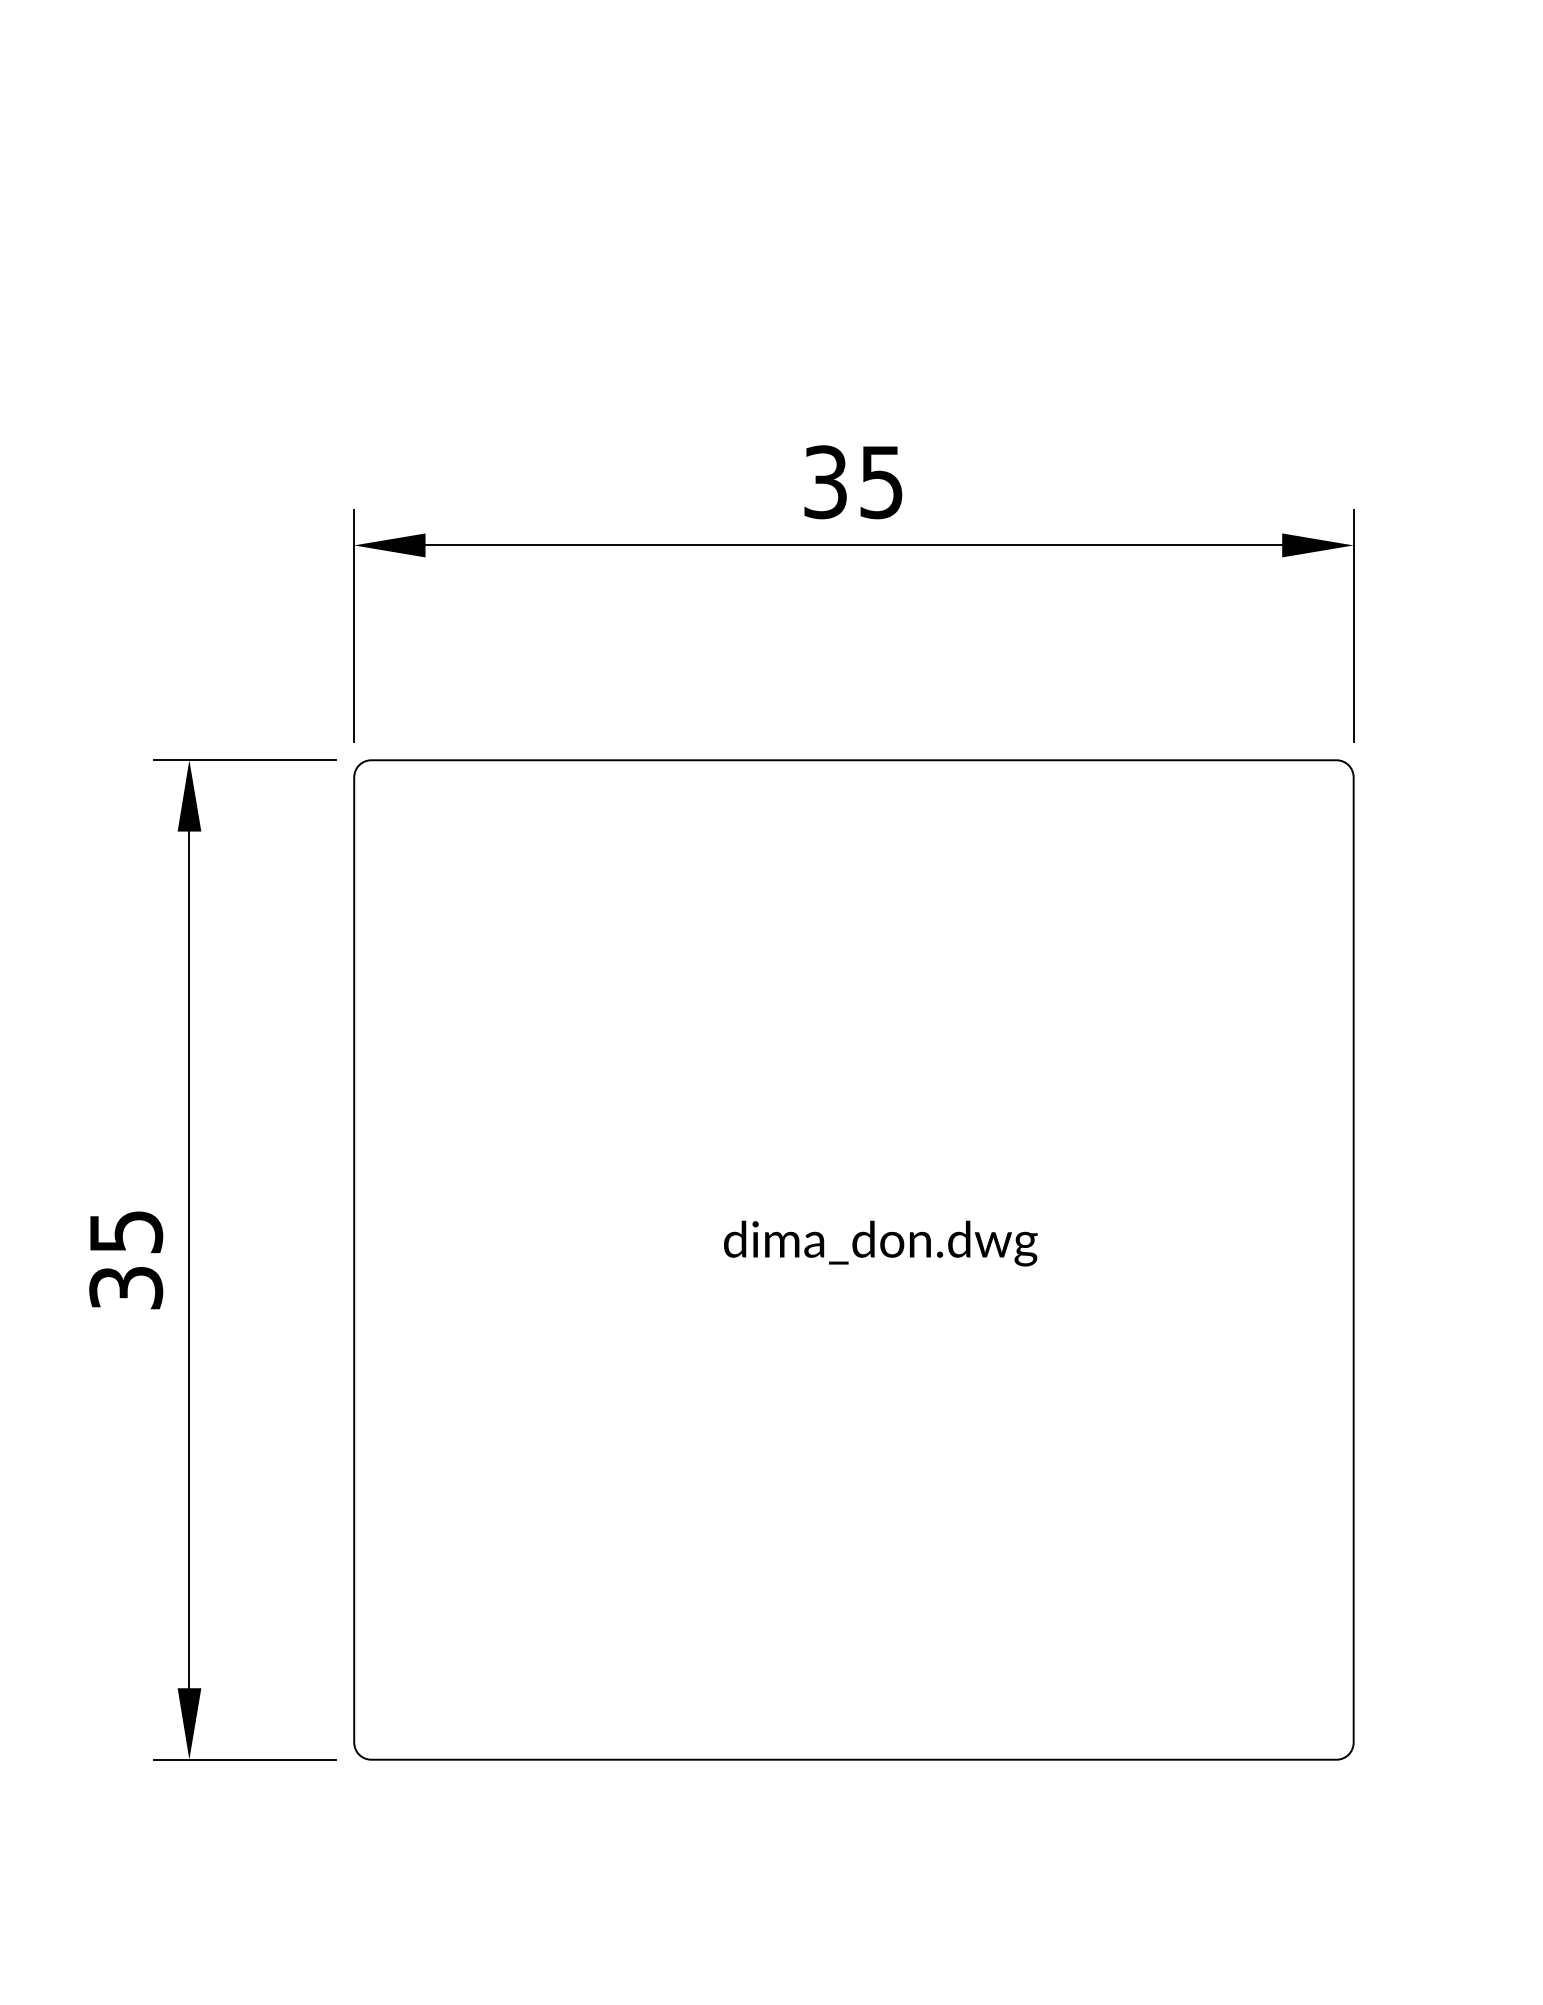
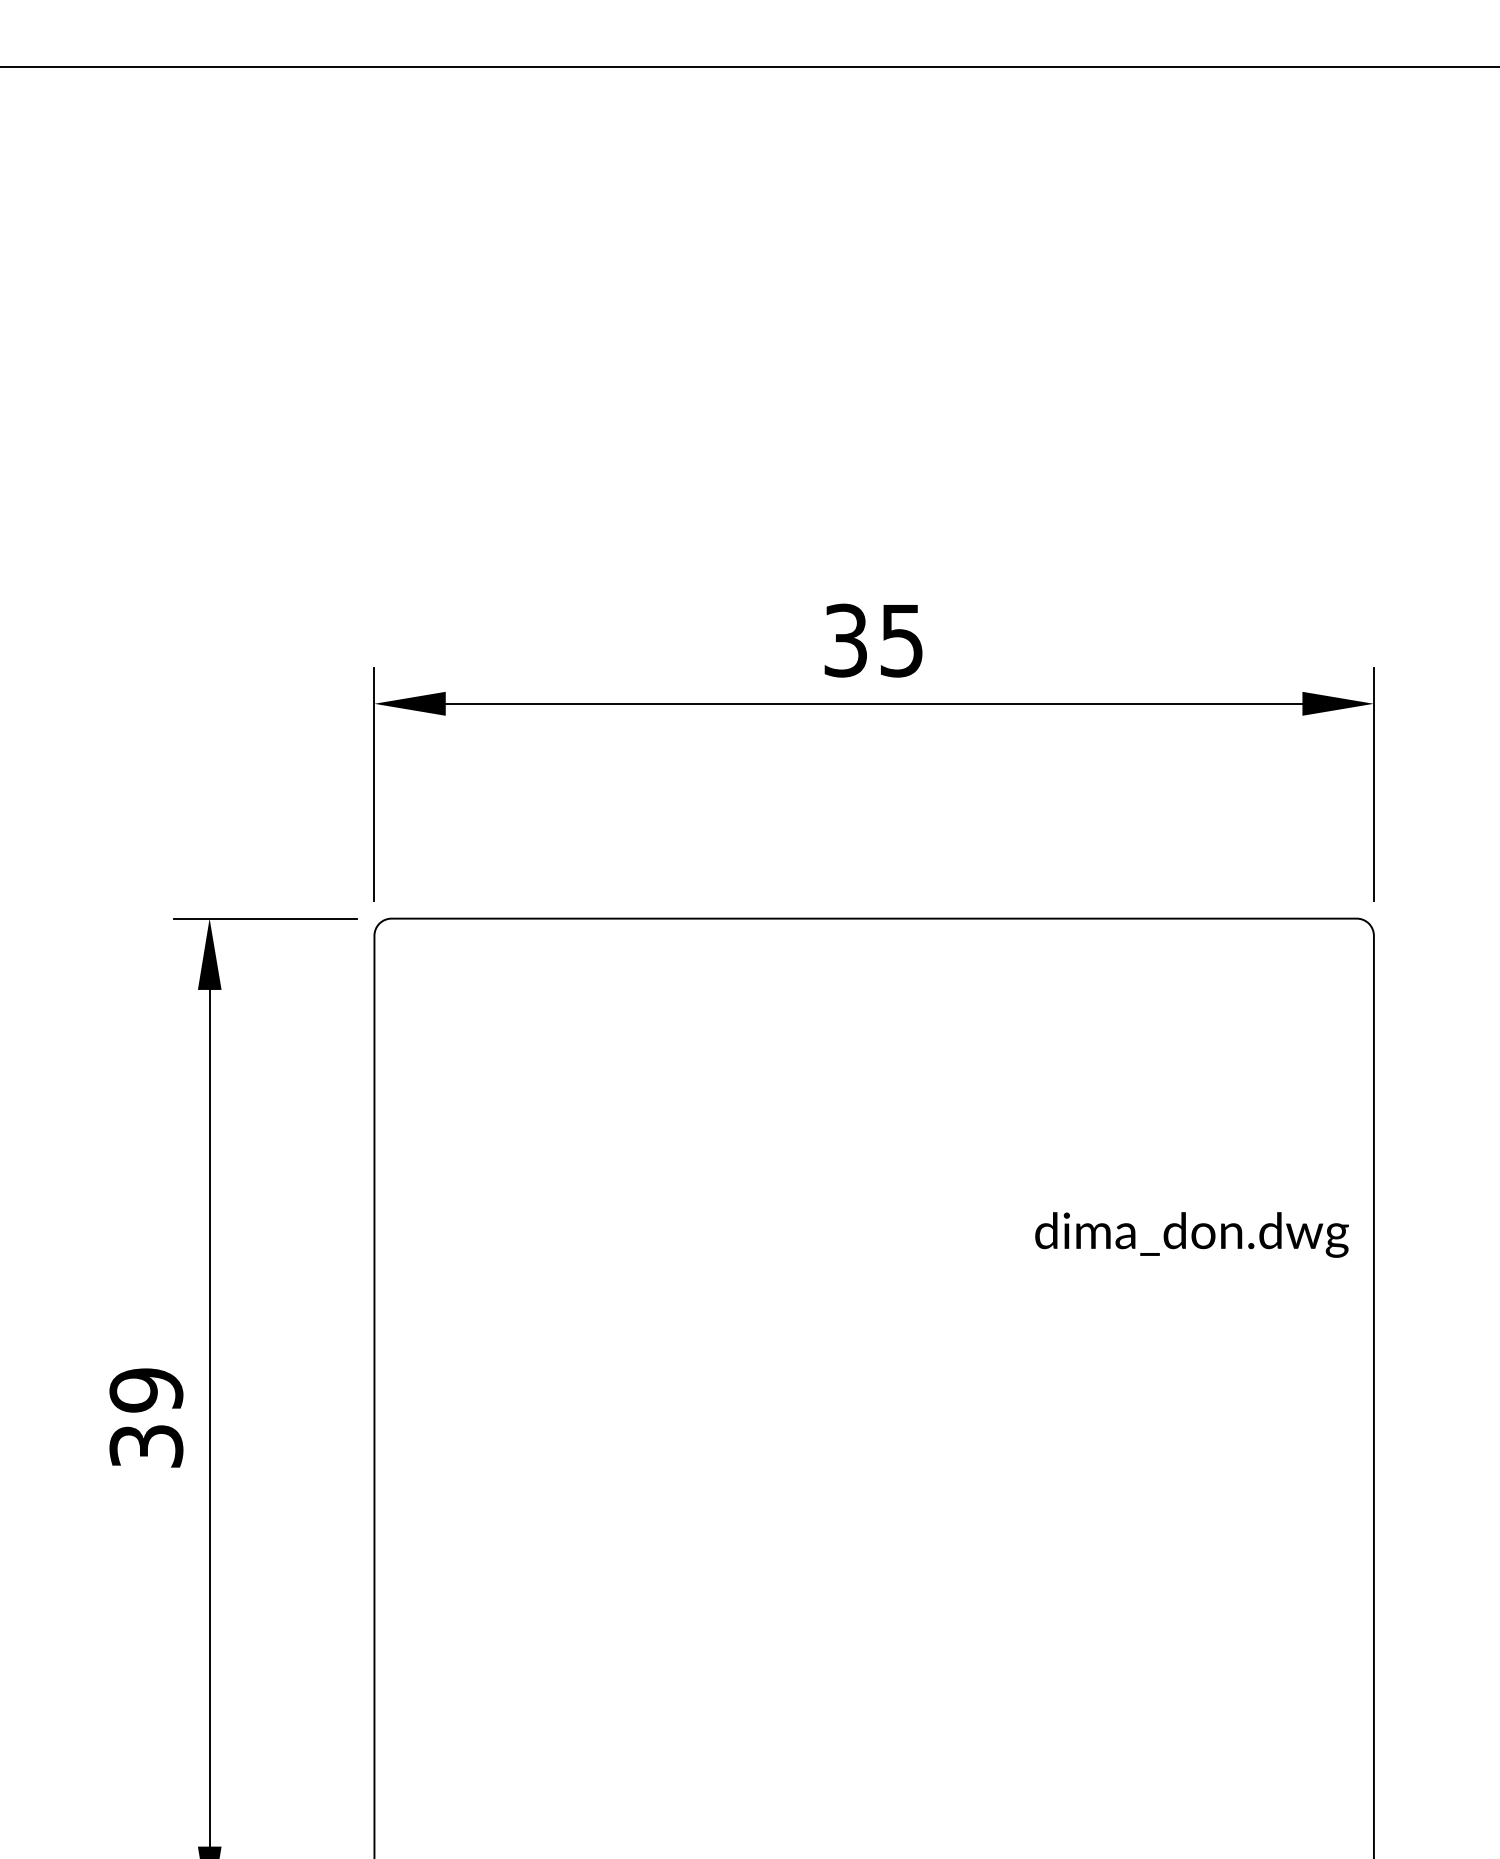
text: (126, 1232) -> (146, 1390), 35 -> 39
text: (880, 1243) -> (1191, 1234), moved

